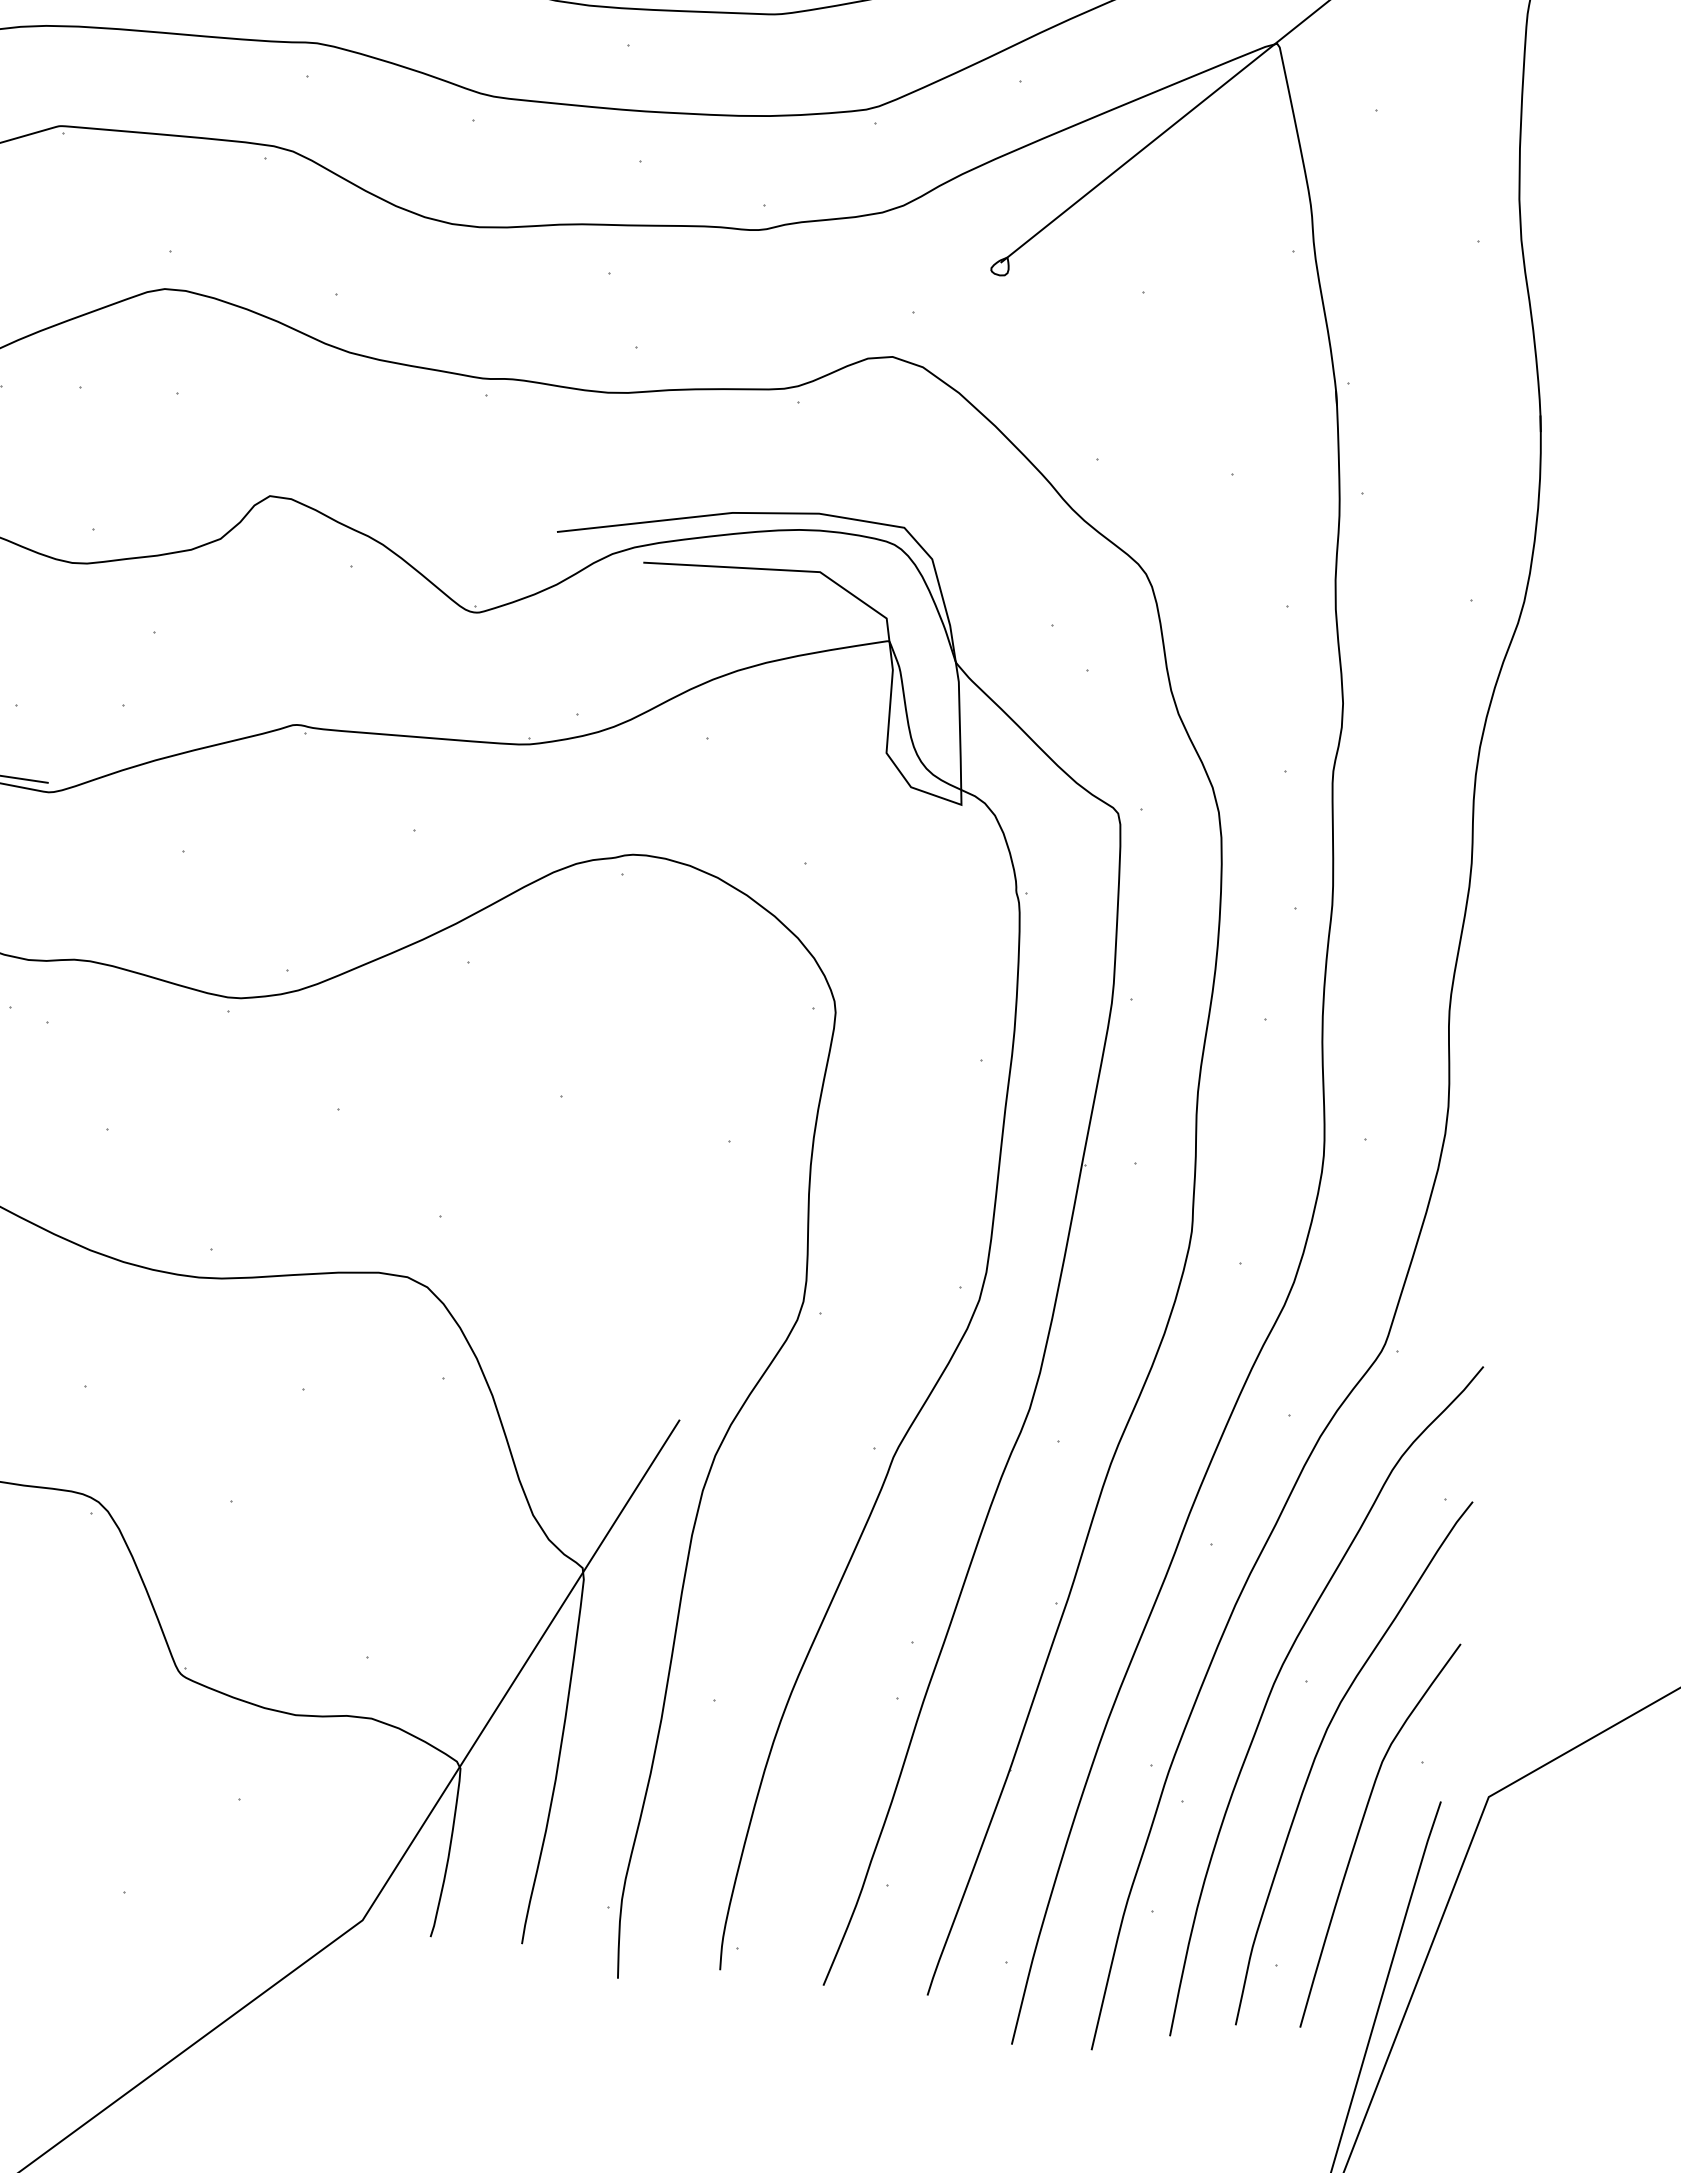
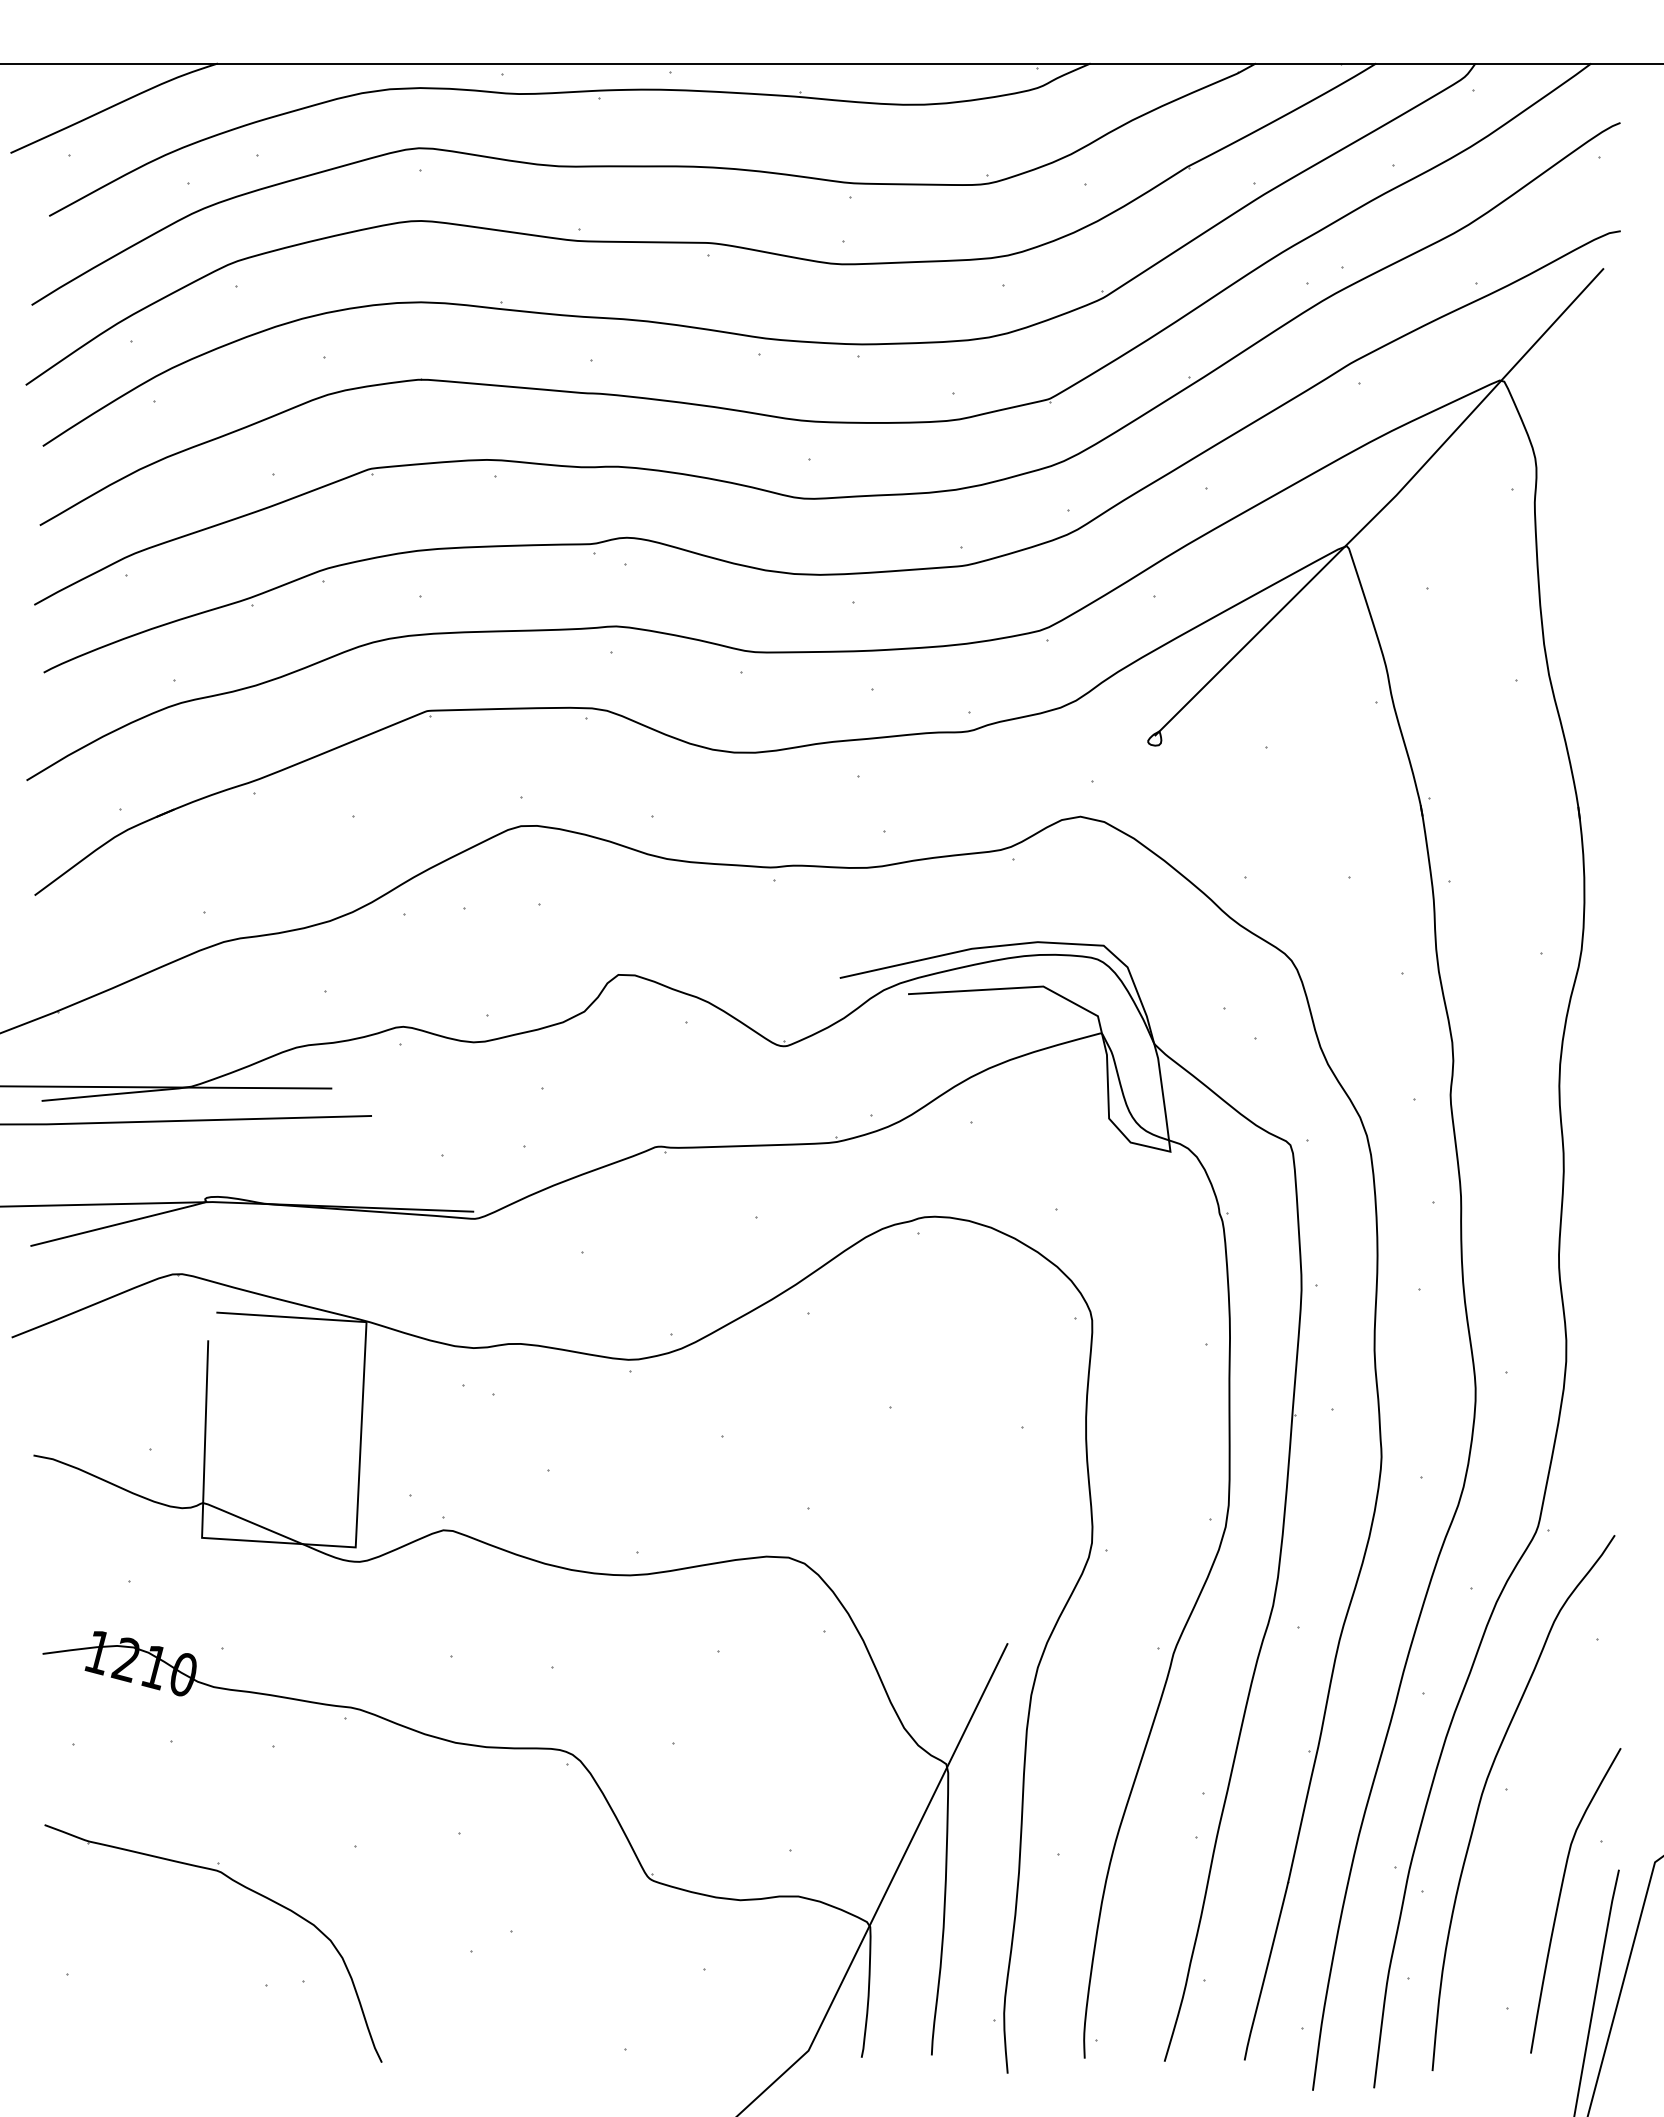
curve: (1321, 1747) -> (1523, 1838), removed

